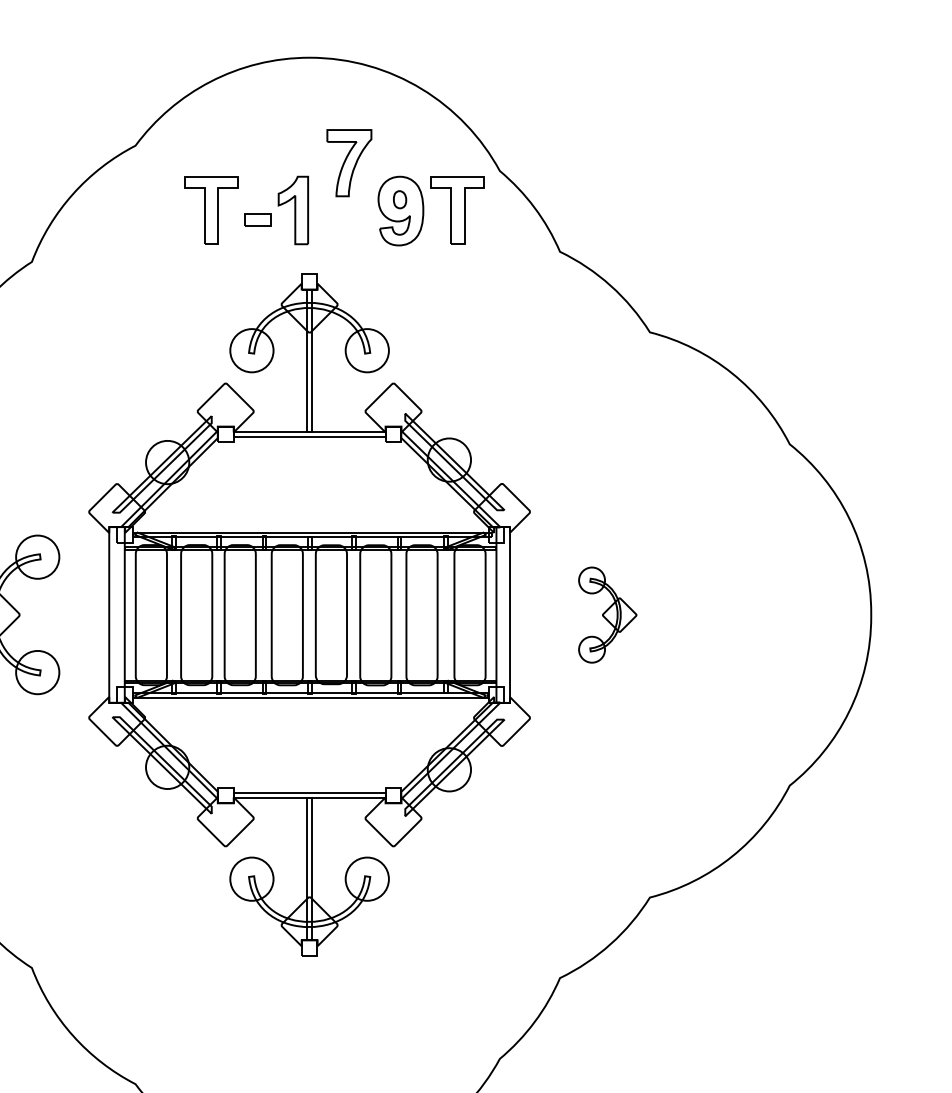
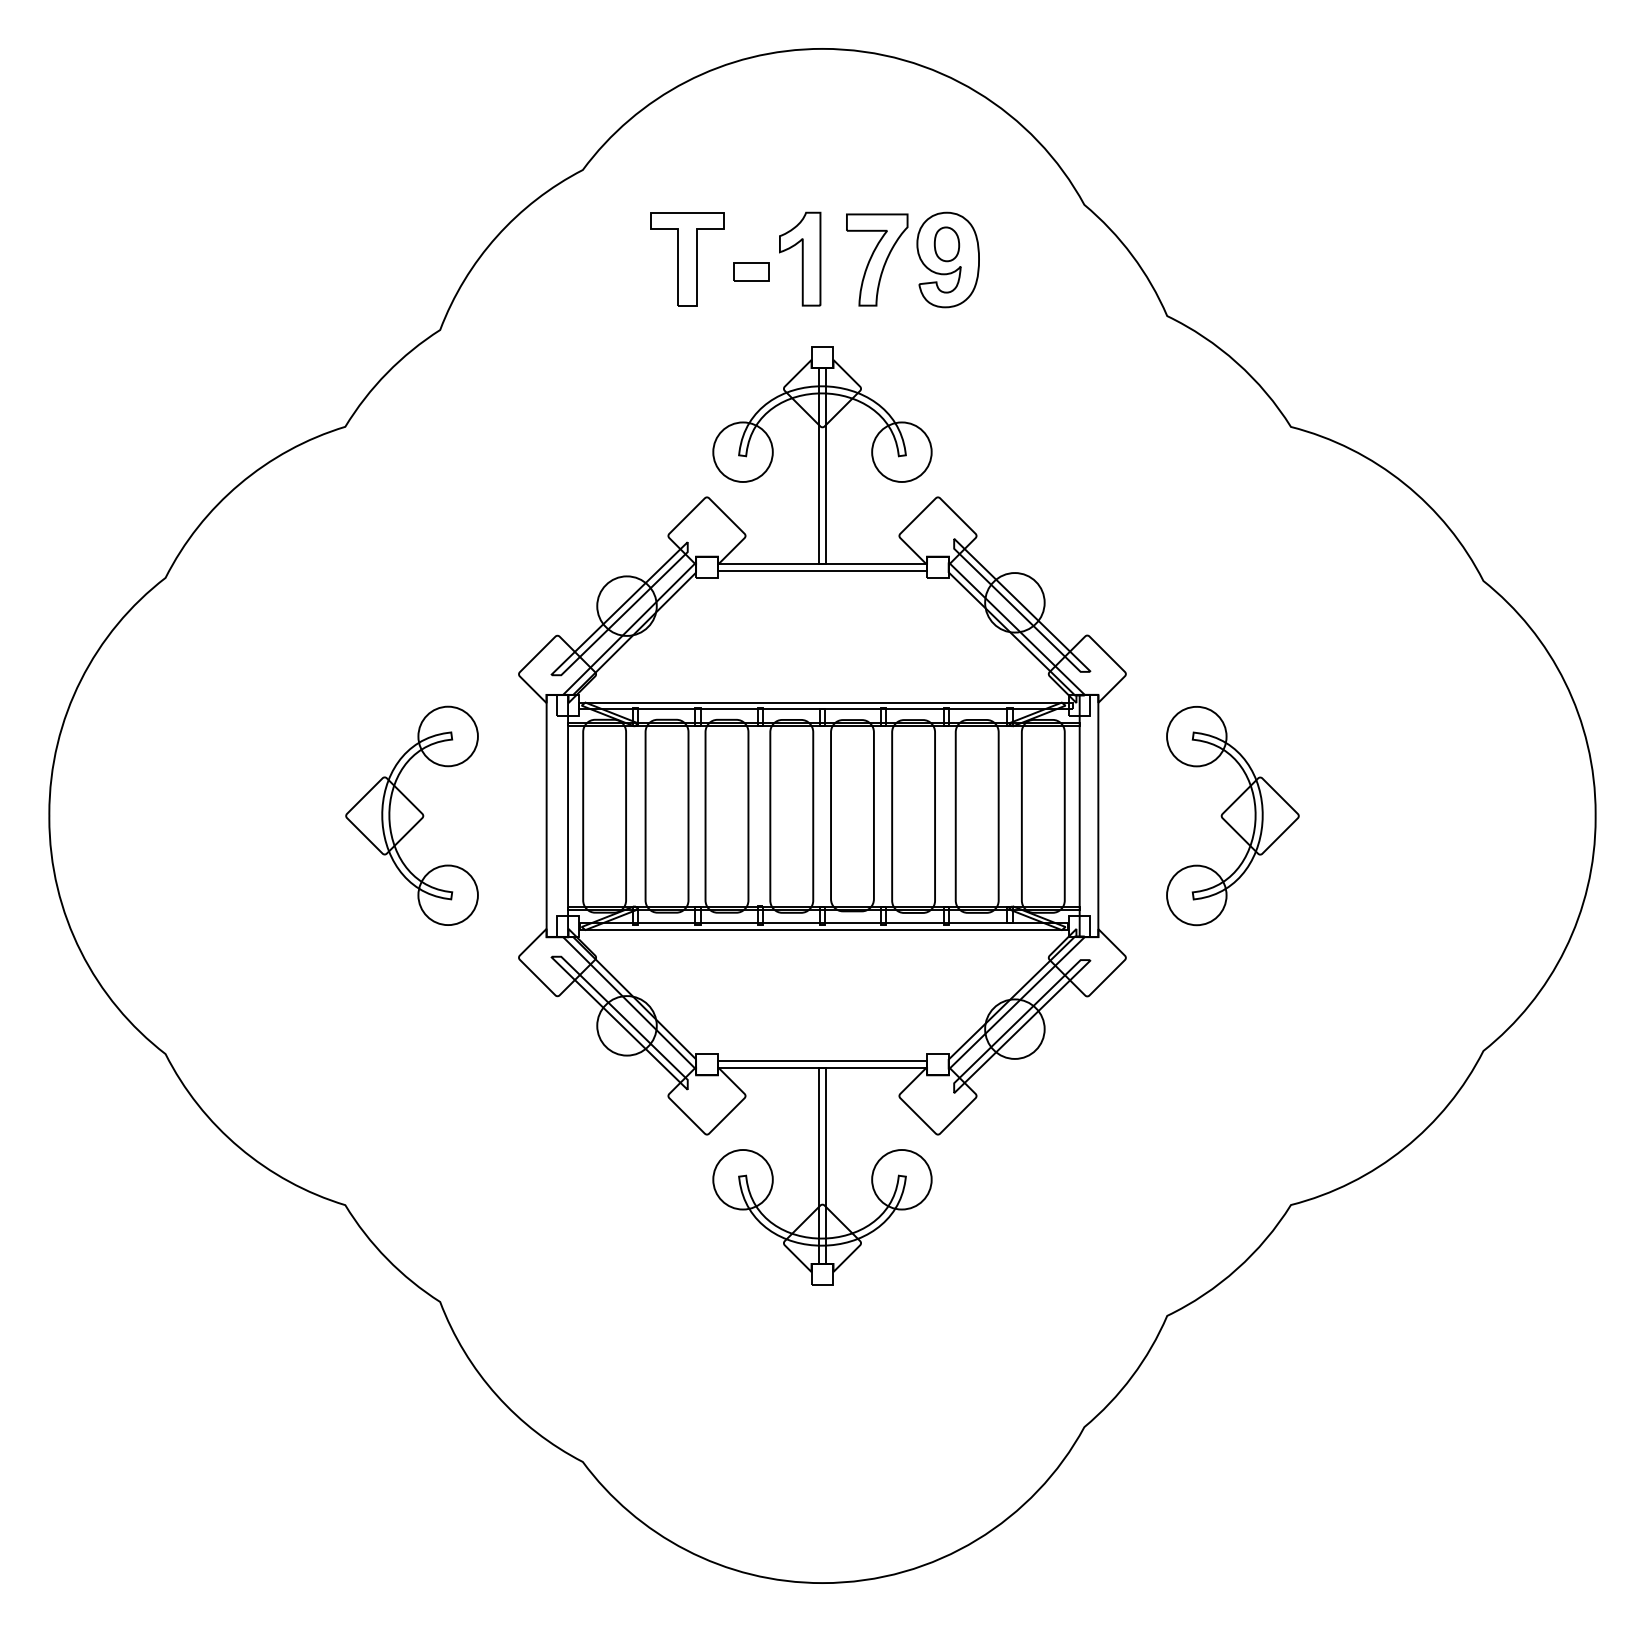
part: (349, 162) -> (877, 259), moved
part: (399, 199) -> (946, 244), size x1.43
part: (457, 210) -> (1026, 259), removed
part: (607, 615) -> (1232, 816), size x1.67

